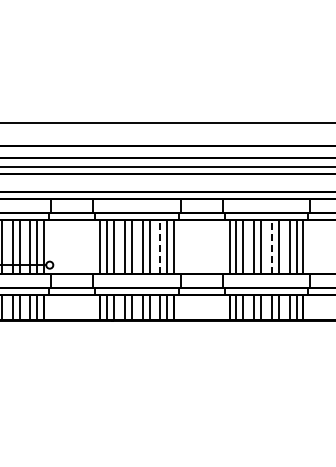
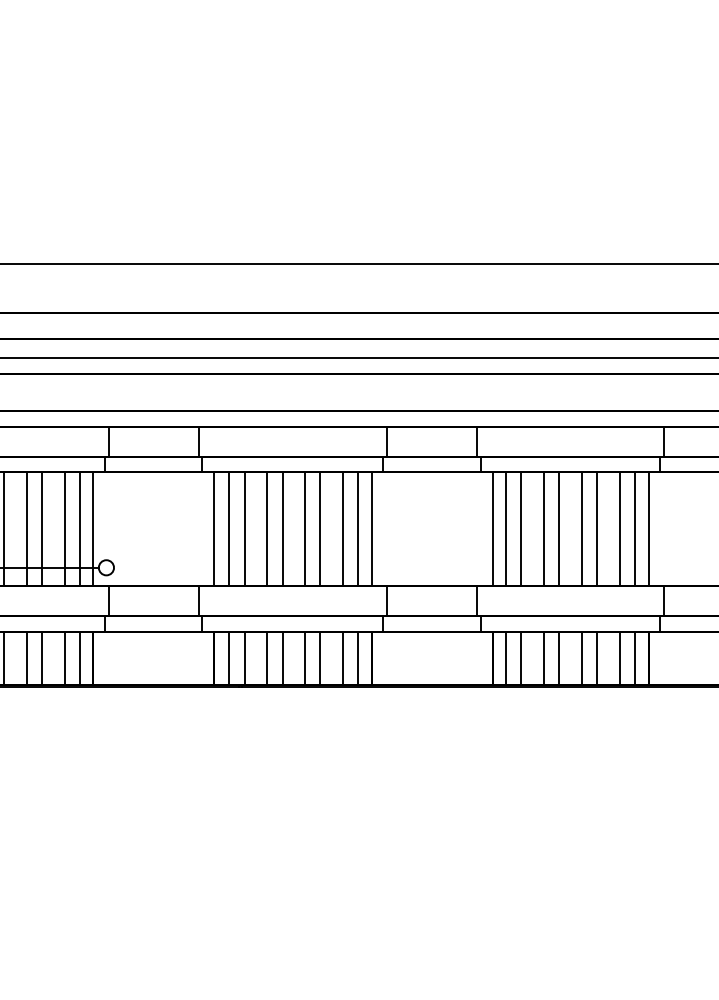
line: (160, 247) -> (343, 529), dashed -> solid
line: (271, 247) -> (581, 529), dashed -> solid

